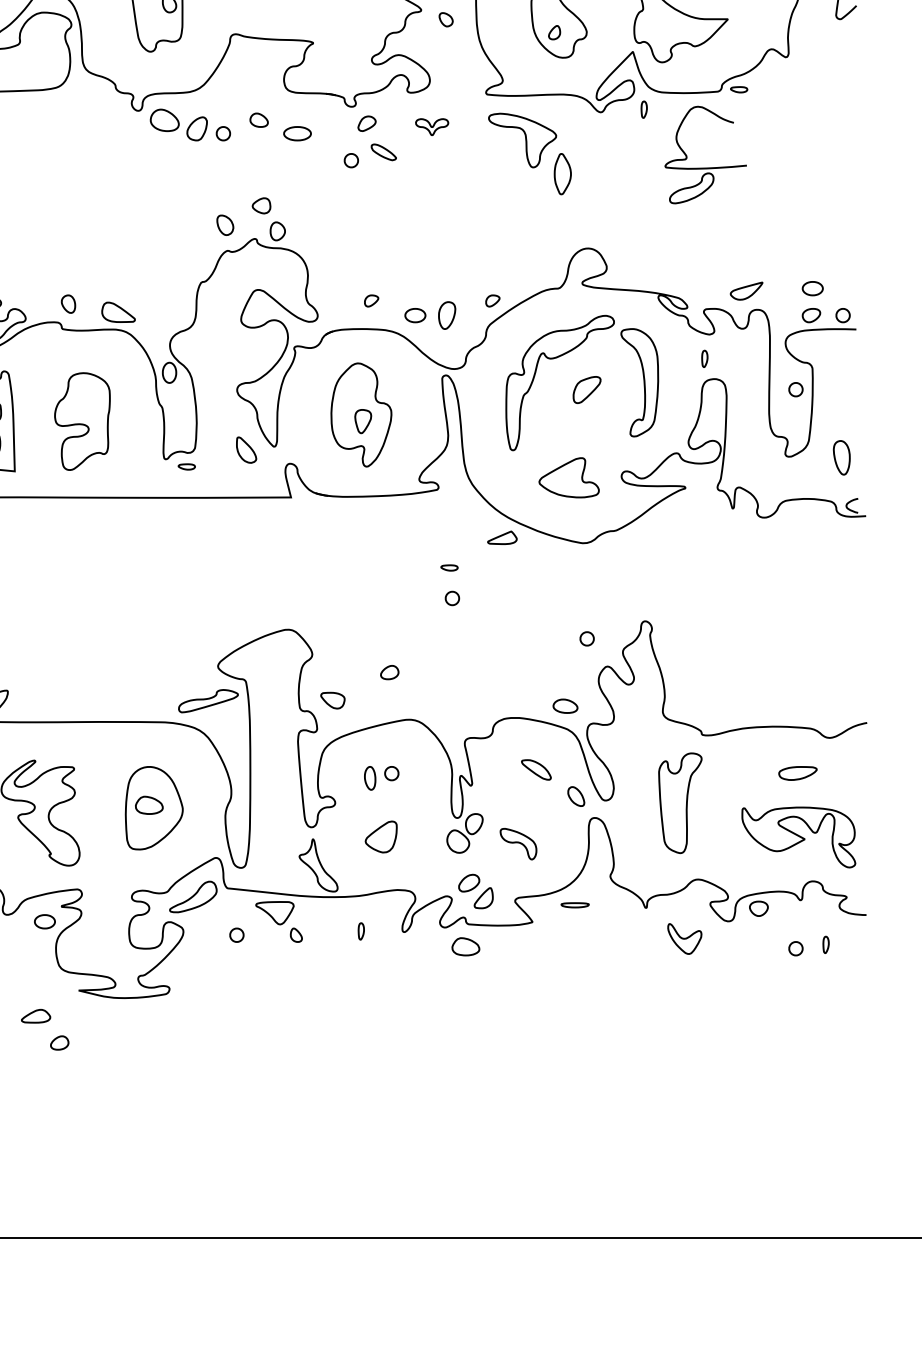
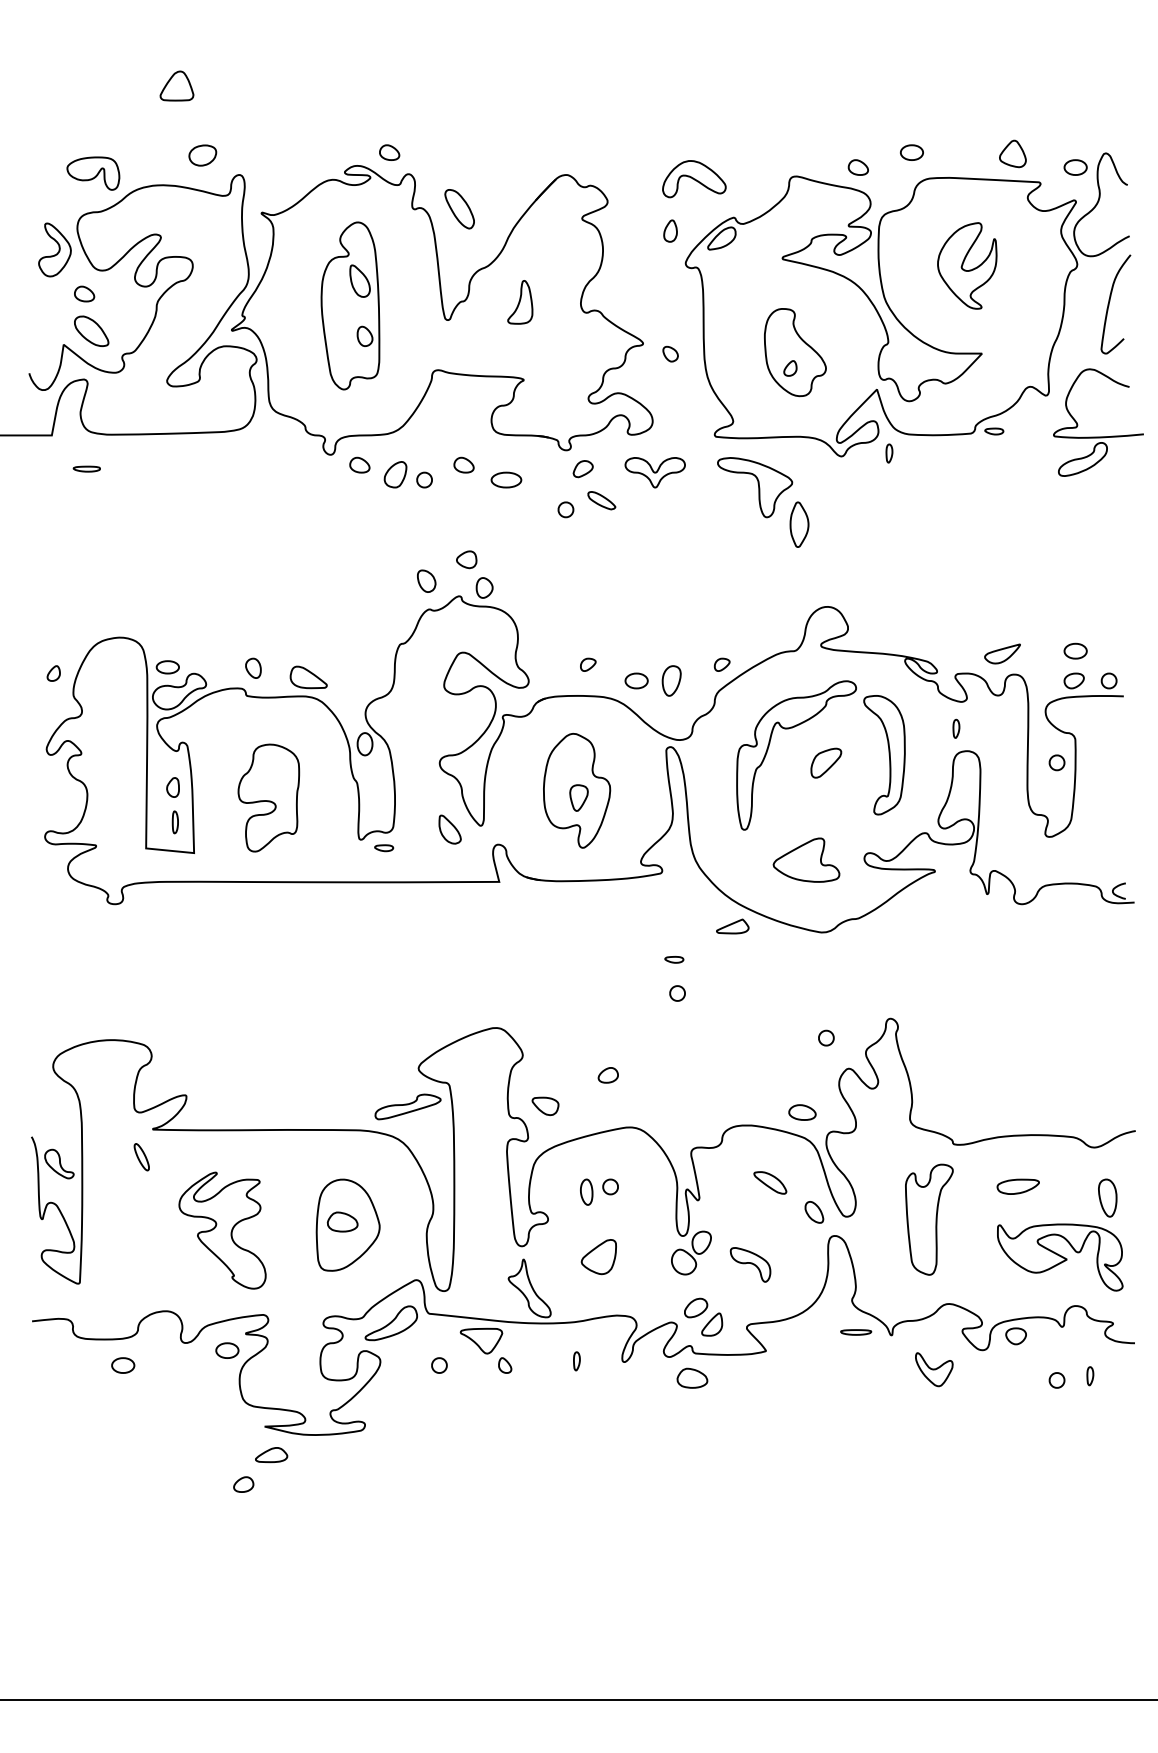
part: (164, 119) -> (359, 464), size x0.62
part: (431, 126) -> (654, 472), size x1.67
part: (705, 167) -> (1098, 436), moved
part: (841, 457) -> (1107, 1197), moved
part: (797, 773) -> (1017, 1186), moved
part: (575, 905) -> (856, 1332), moved
part: (35, 1016) -> (271, 1455), moved

